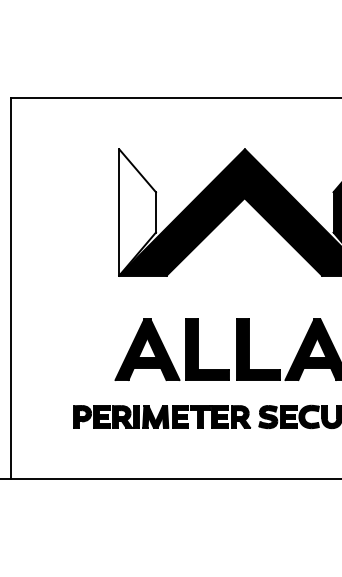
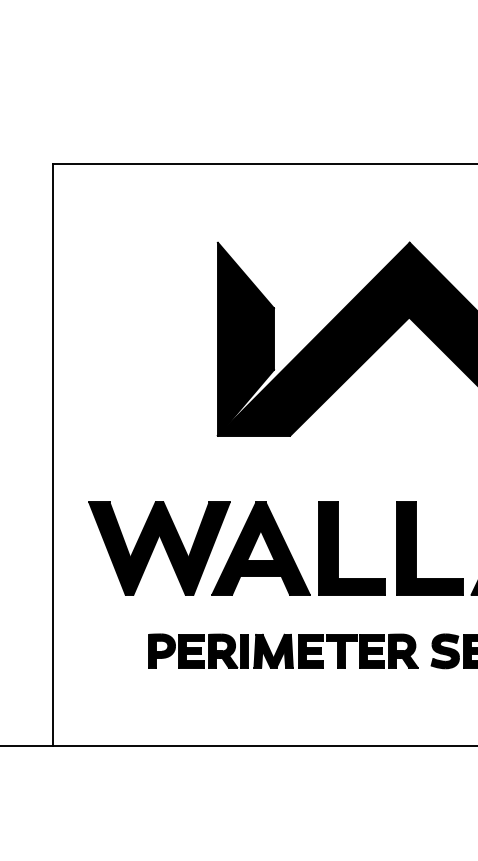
fill: (137, 212) -> (245, 339), added
part: (80, 349) -> (158, 548), added

